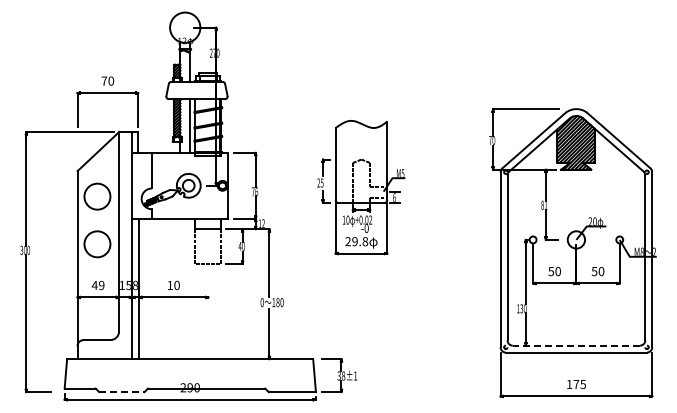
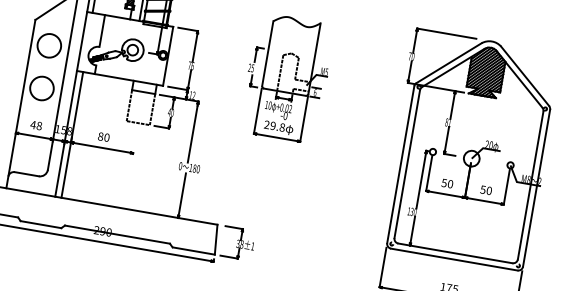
text: (101, 285) -> (39, 126), 49 -> 48
text: (169, 285) -> (100, 136), 10 -> 80
line: (576, 345) -> (455, 253), dashed -> solid
line: (121, 392) -> (40, 224), dashed -> solid

